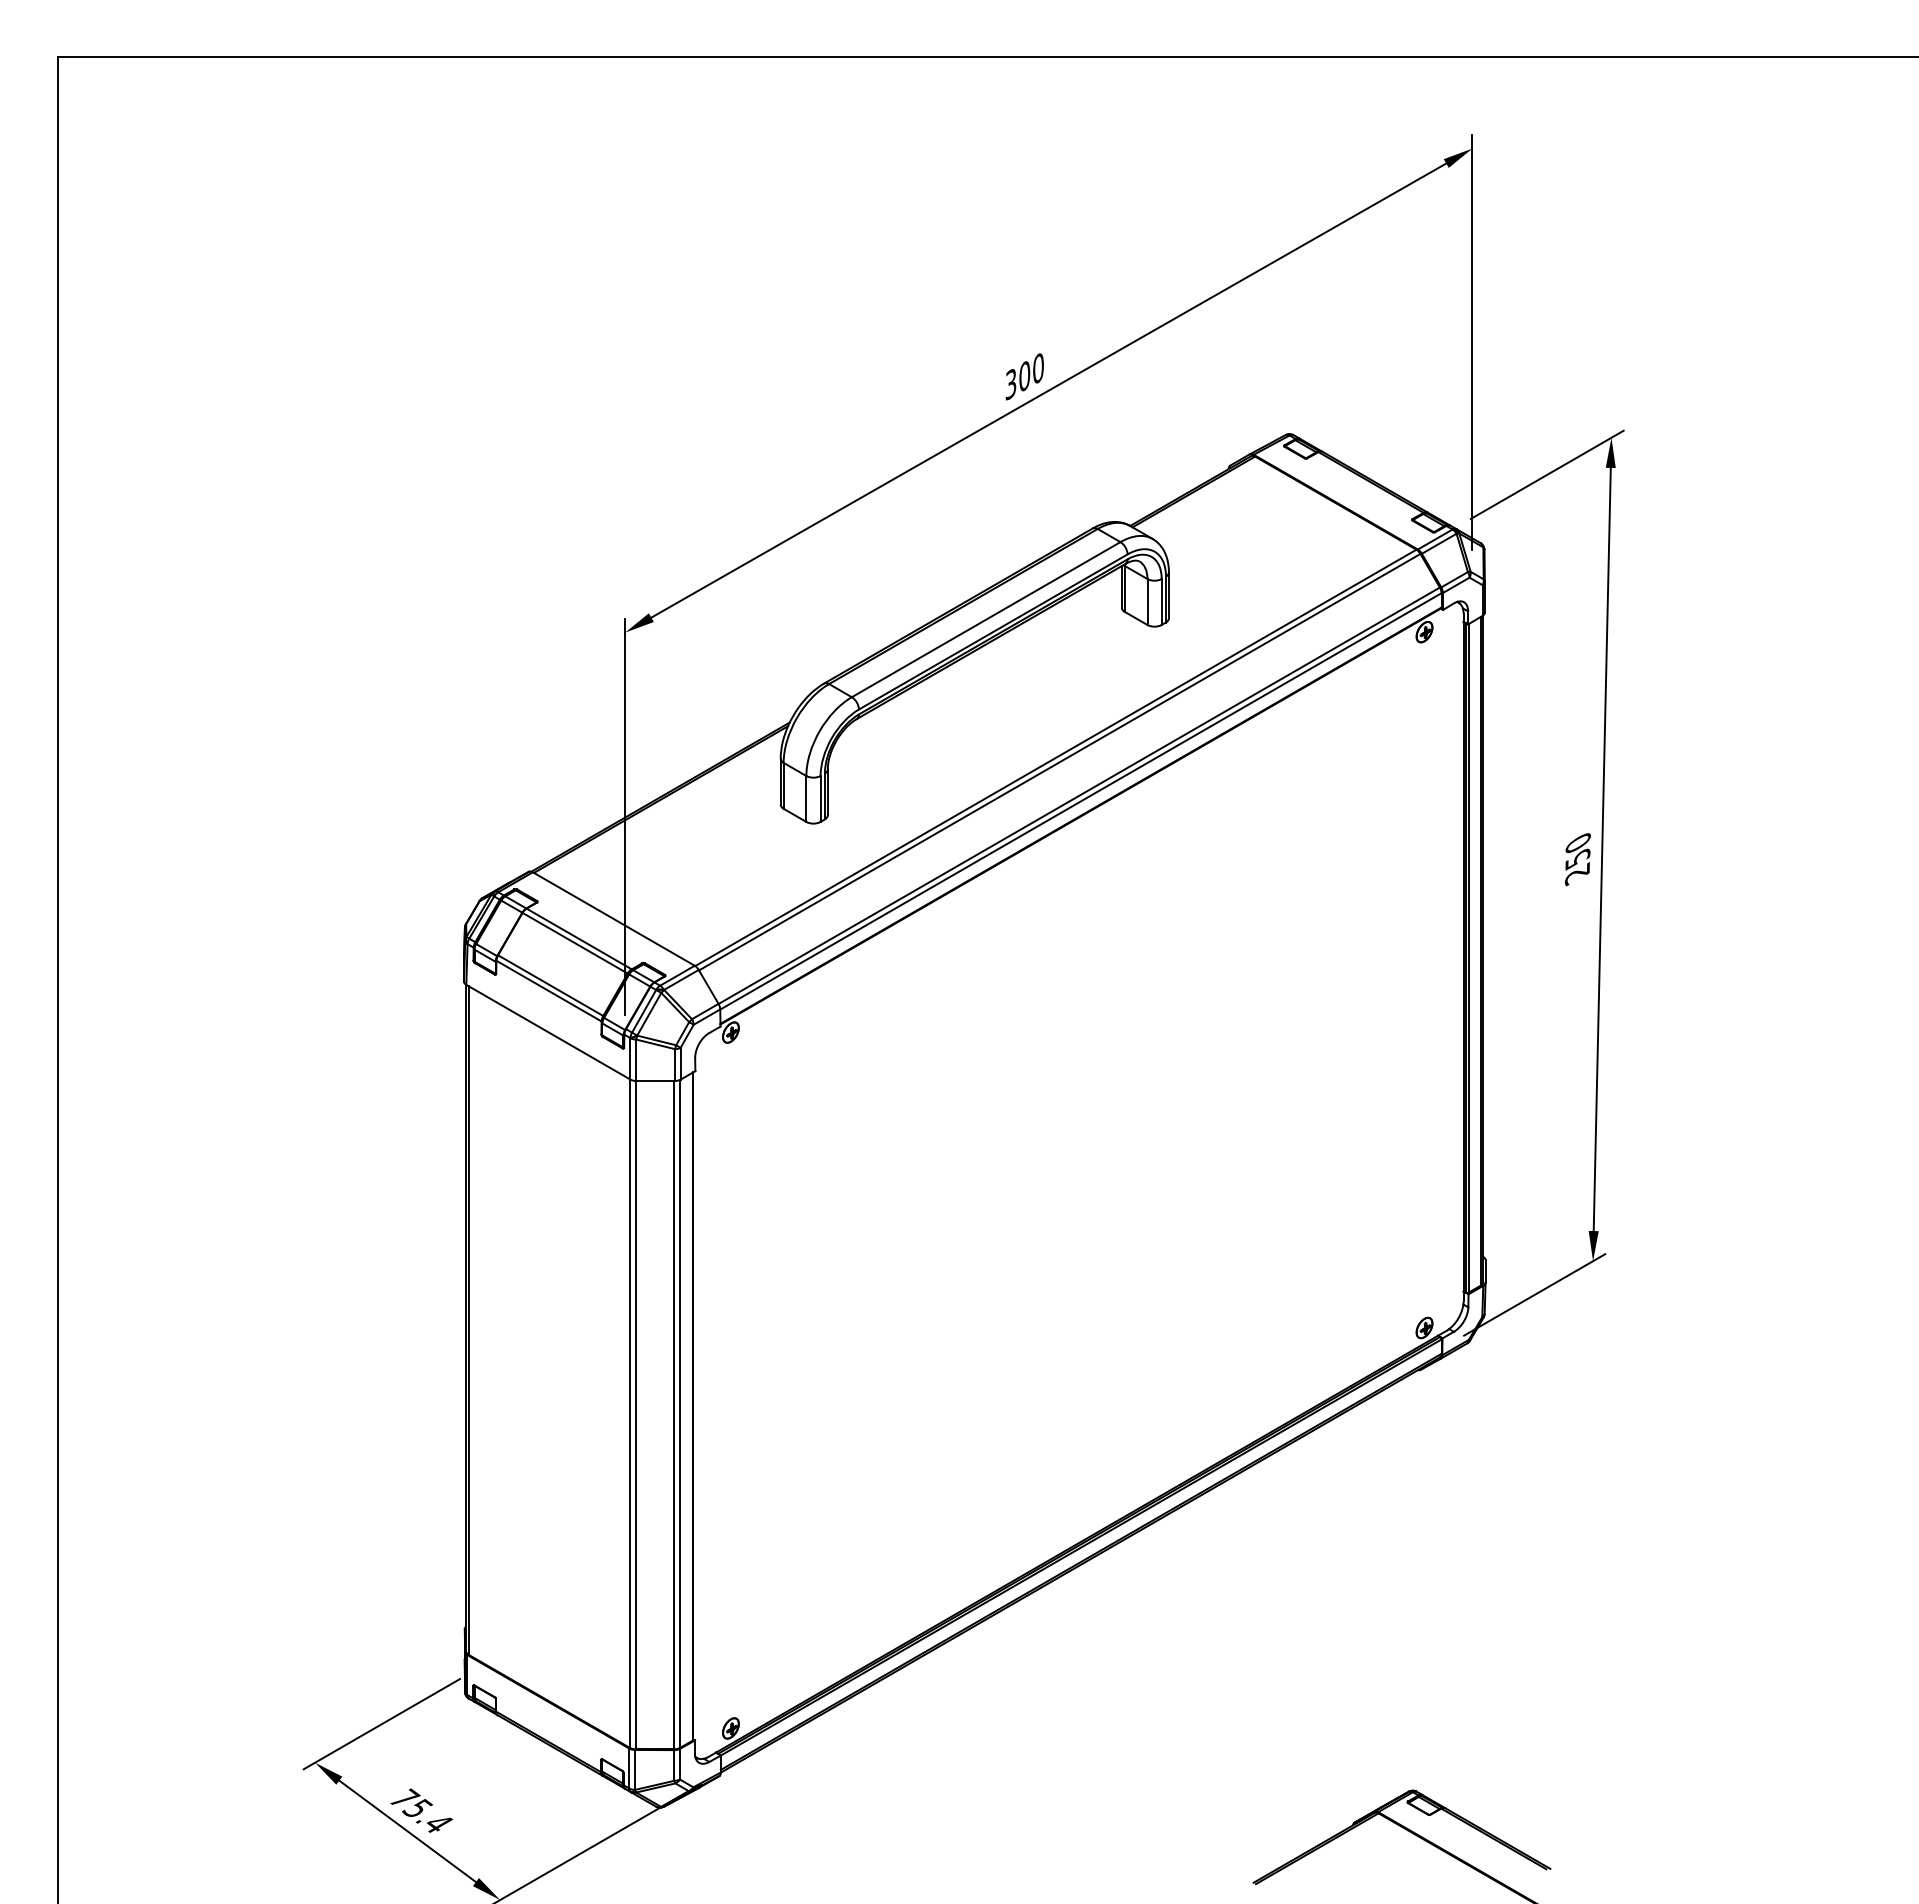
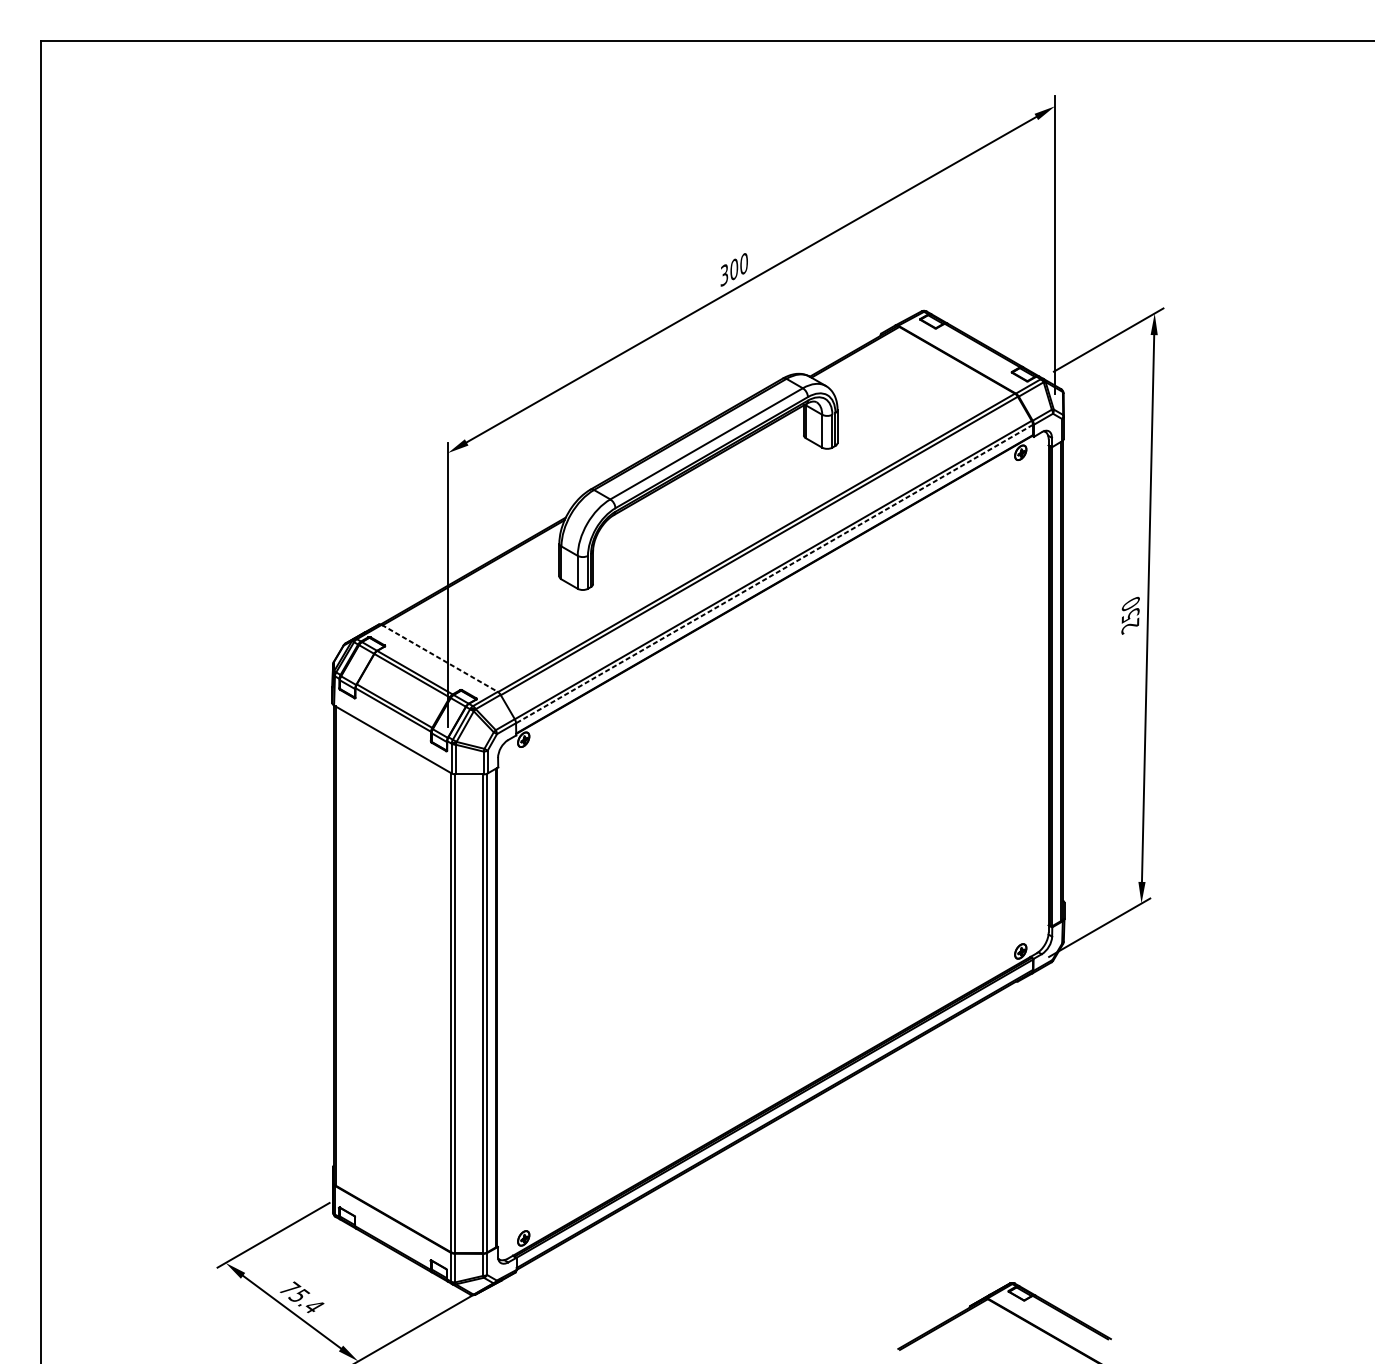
line: (1080, 801) -> (774, 574), solid -> dashed
line: (614, 919) -> (440, 658), solid -> dashed

